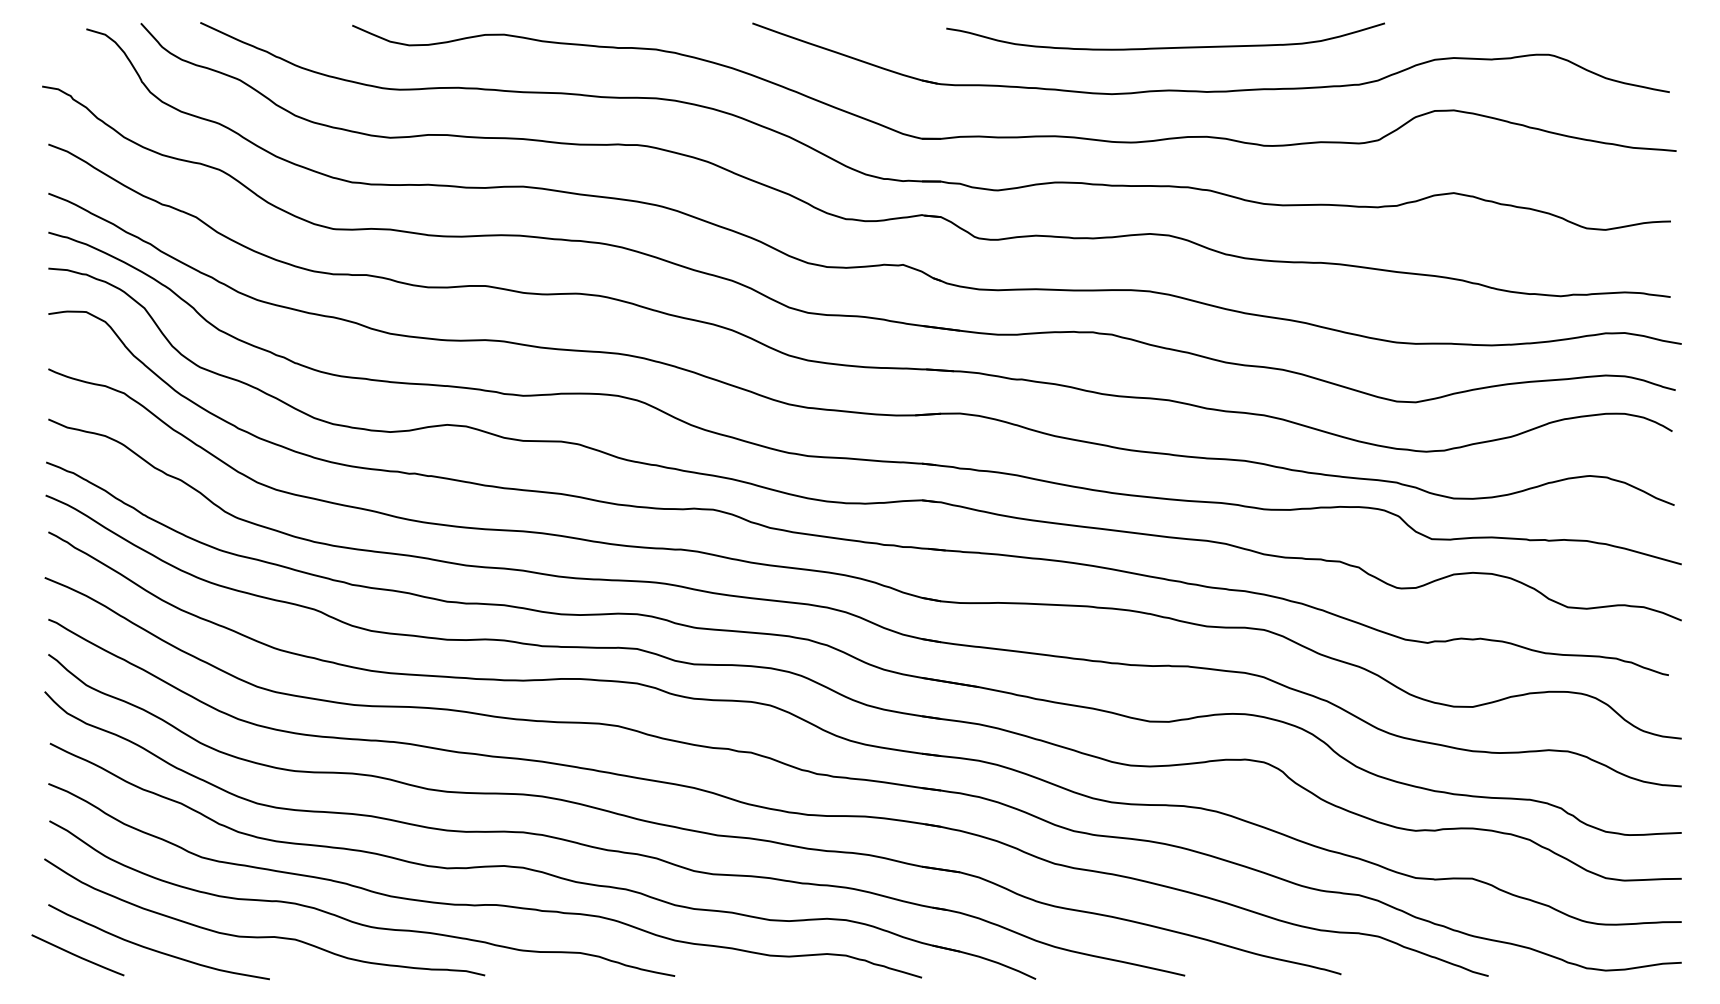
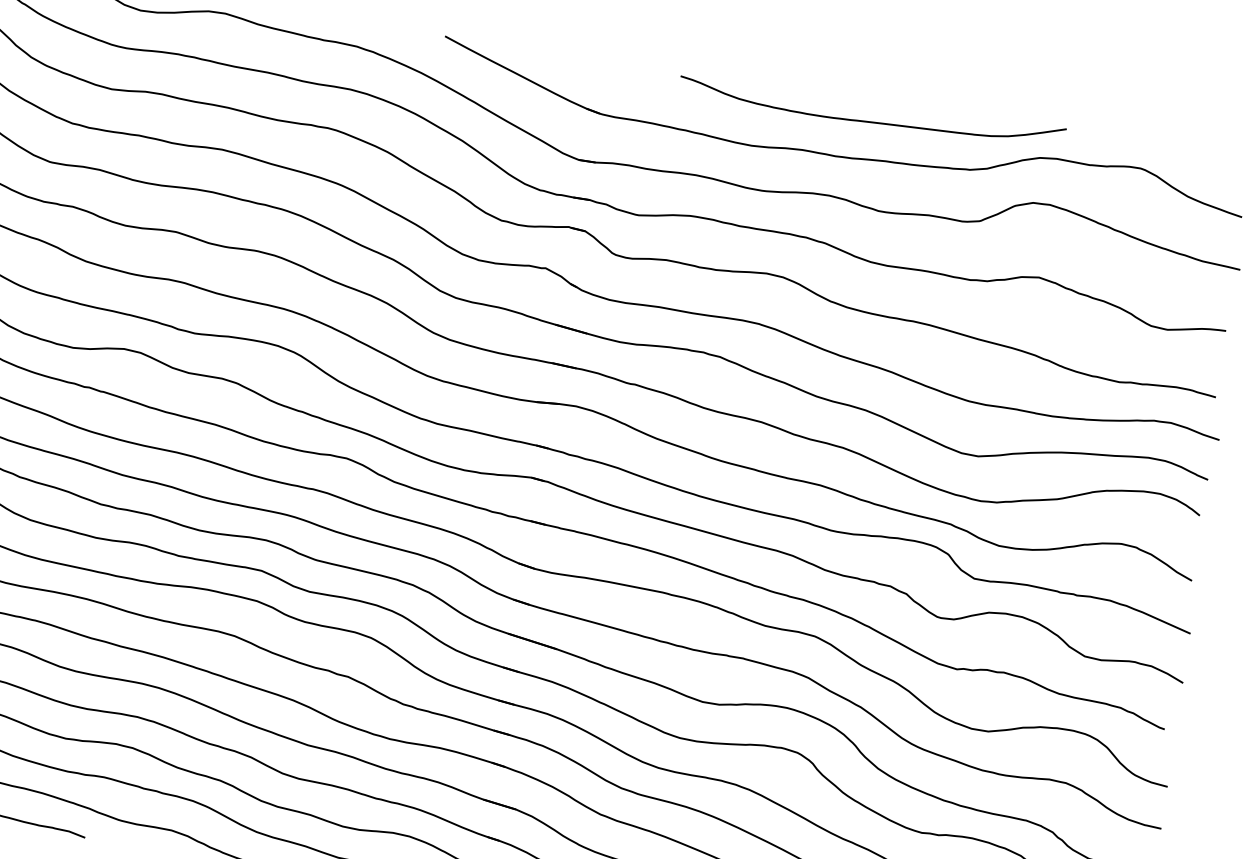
curve: (1165, 47) -> (870, 121), moved

